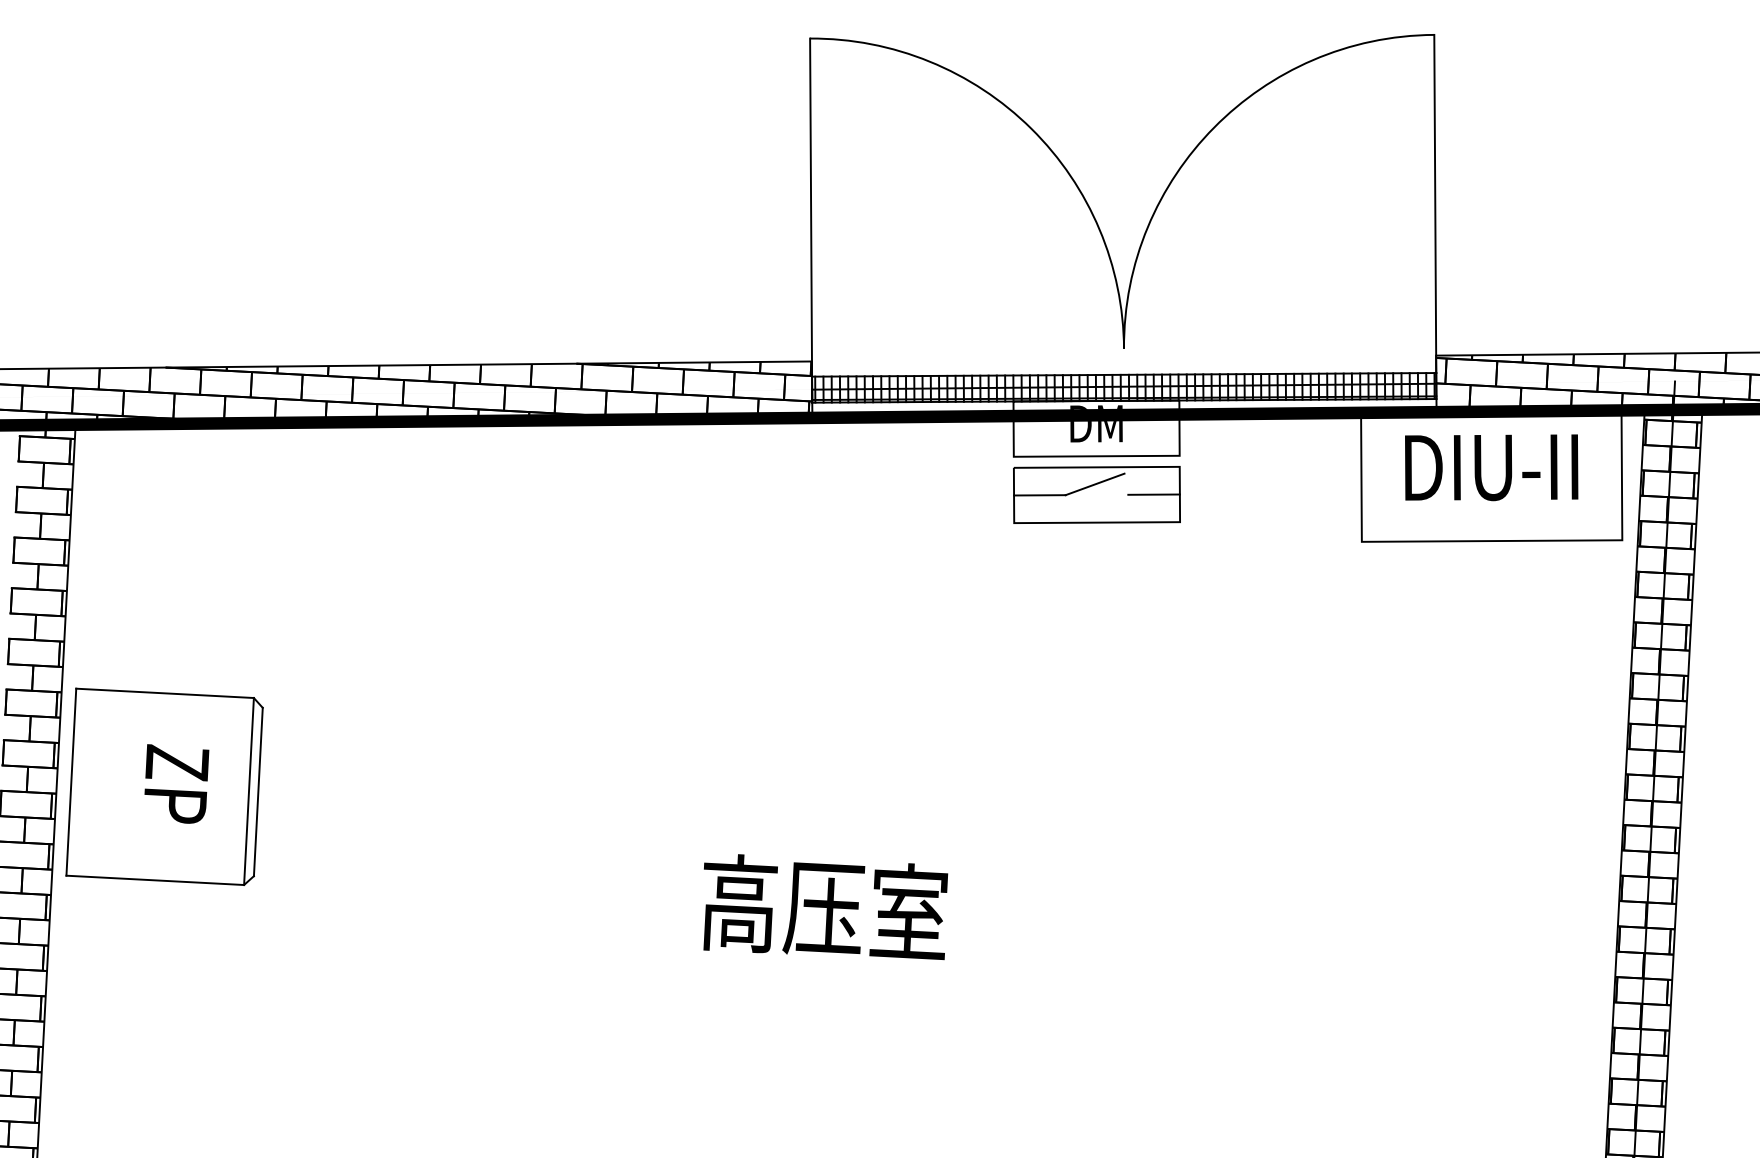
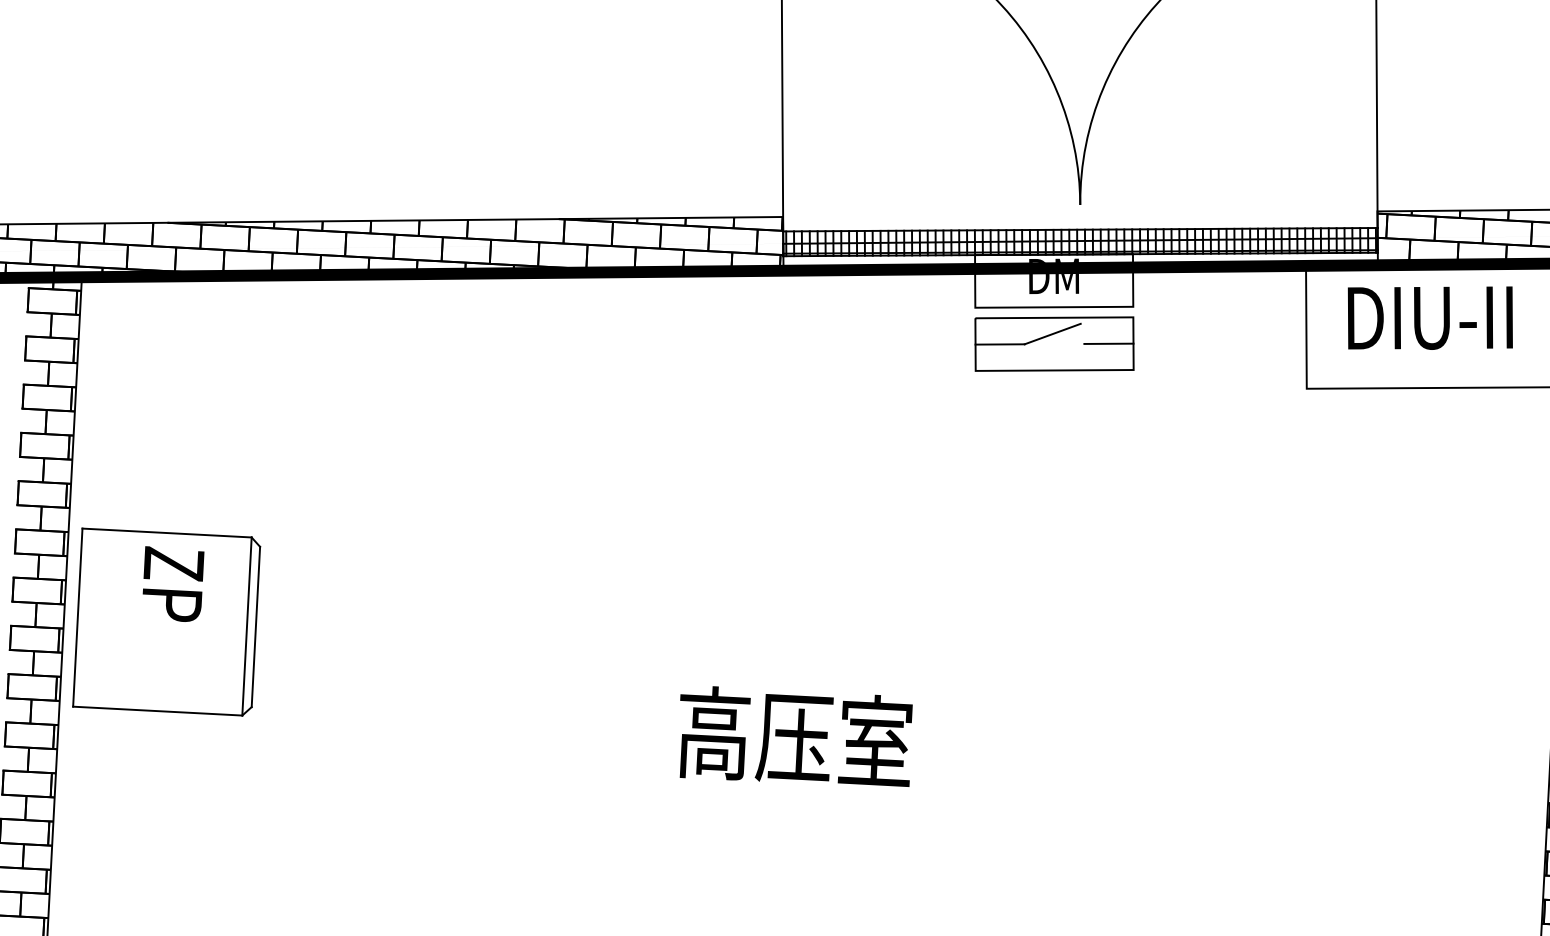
text: (176, 783) -> (173, 583), moved

